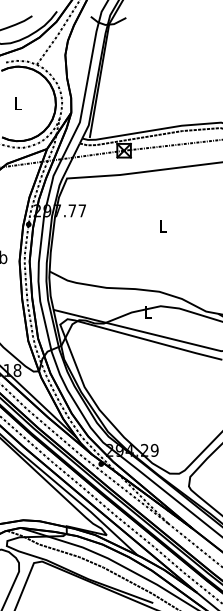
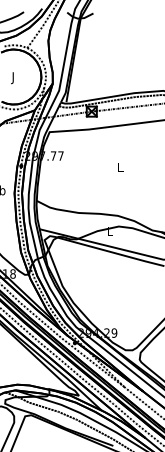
text: (17, 105) -> (13, 78), L -> J

